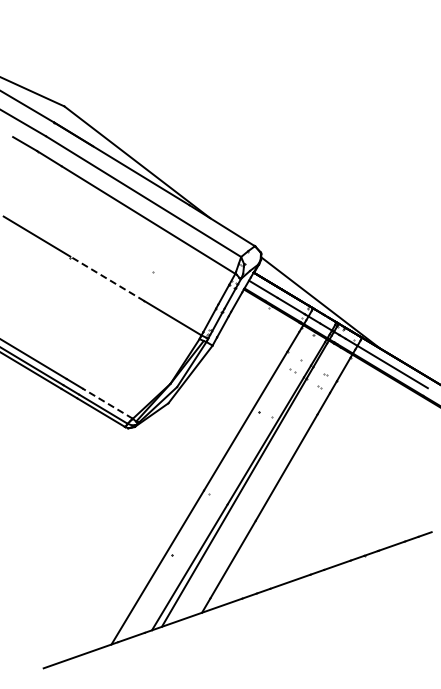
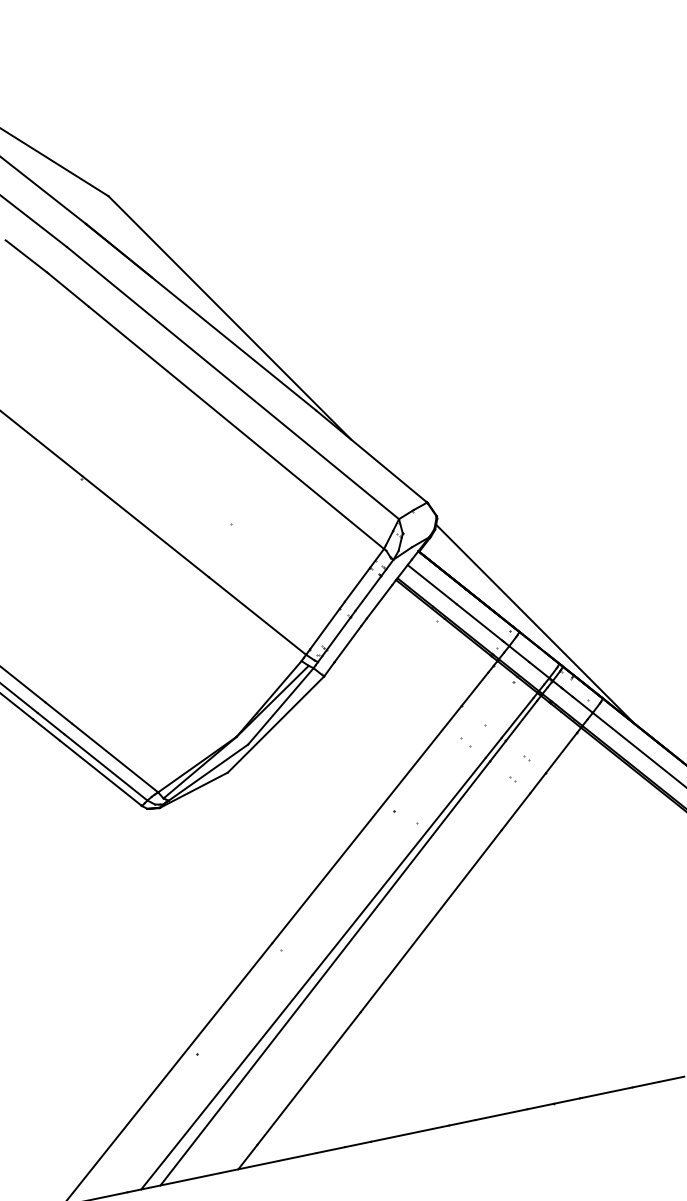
line: (107, 278) -> (145, 525), dashed -> solid
line: (107, 403) -> (114, 757), dashed -> solid

